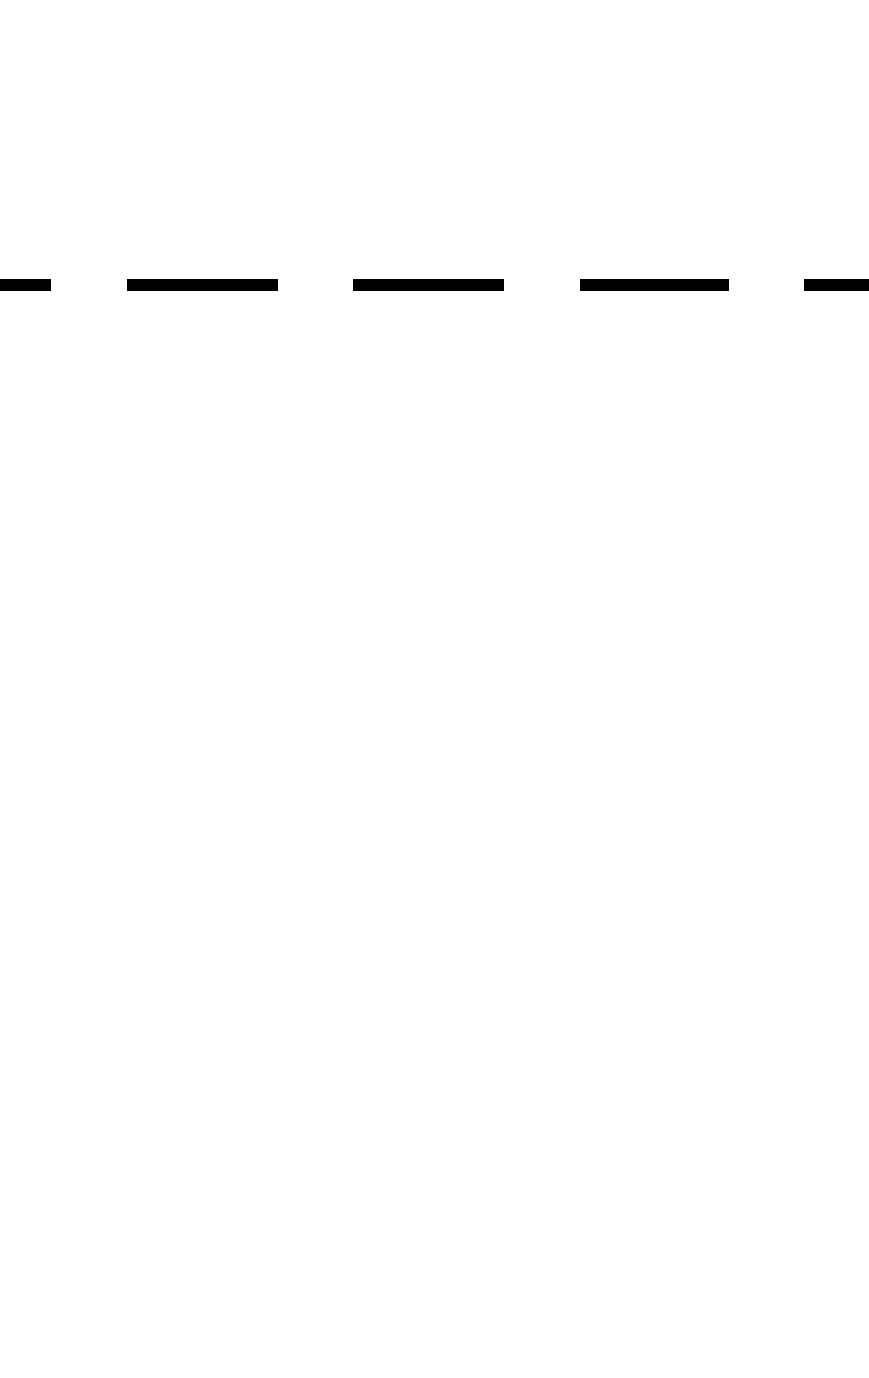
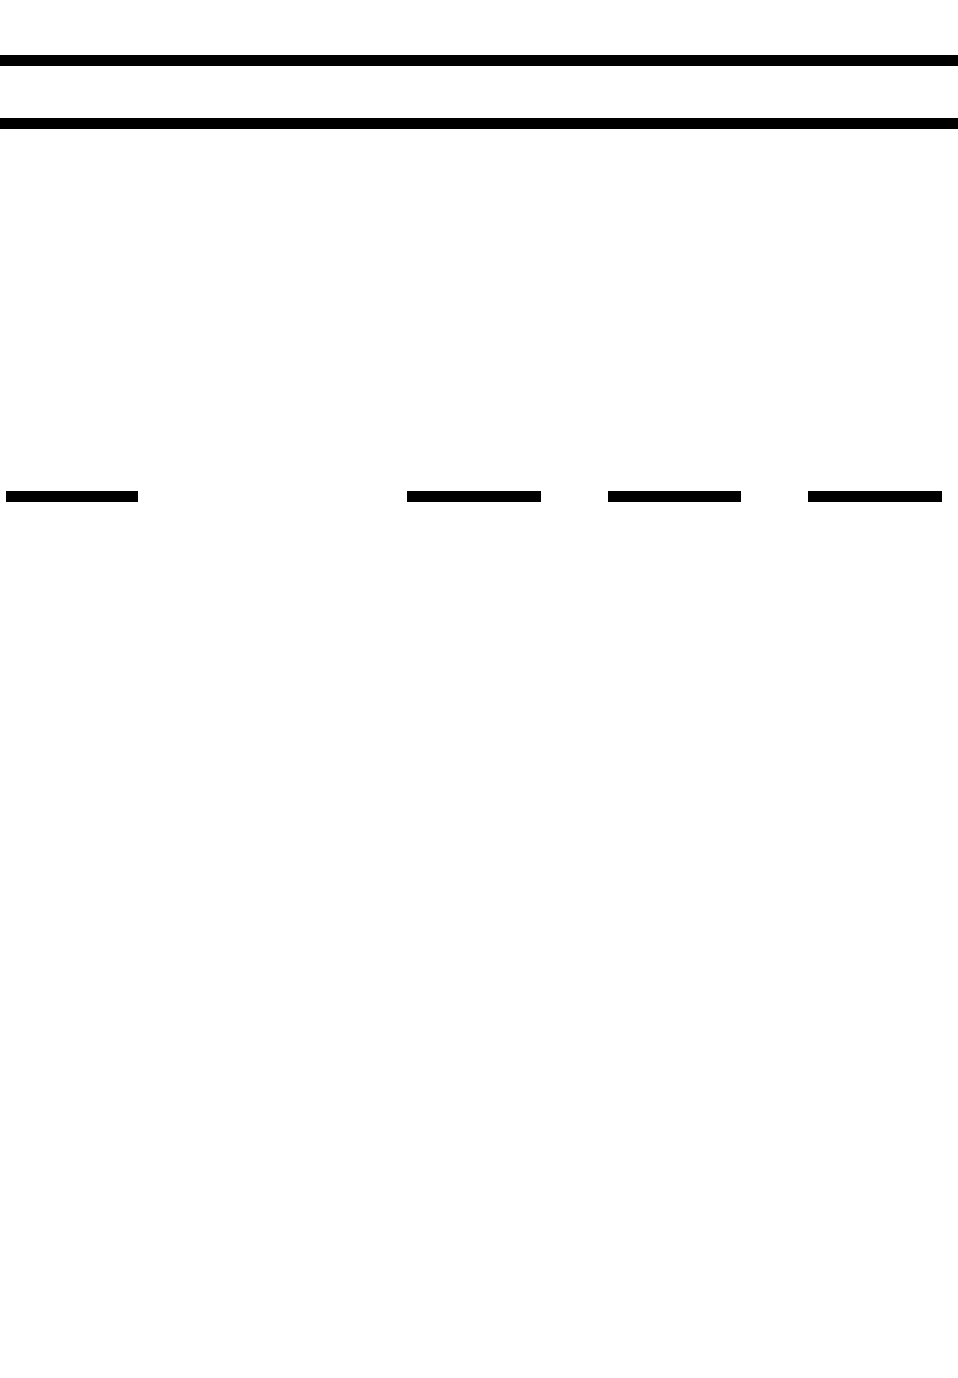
line: (202, 285) -> (272, 496), removed

